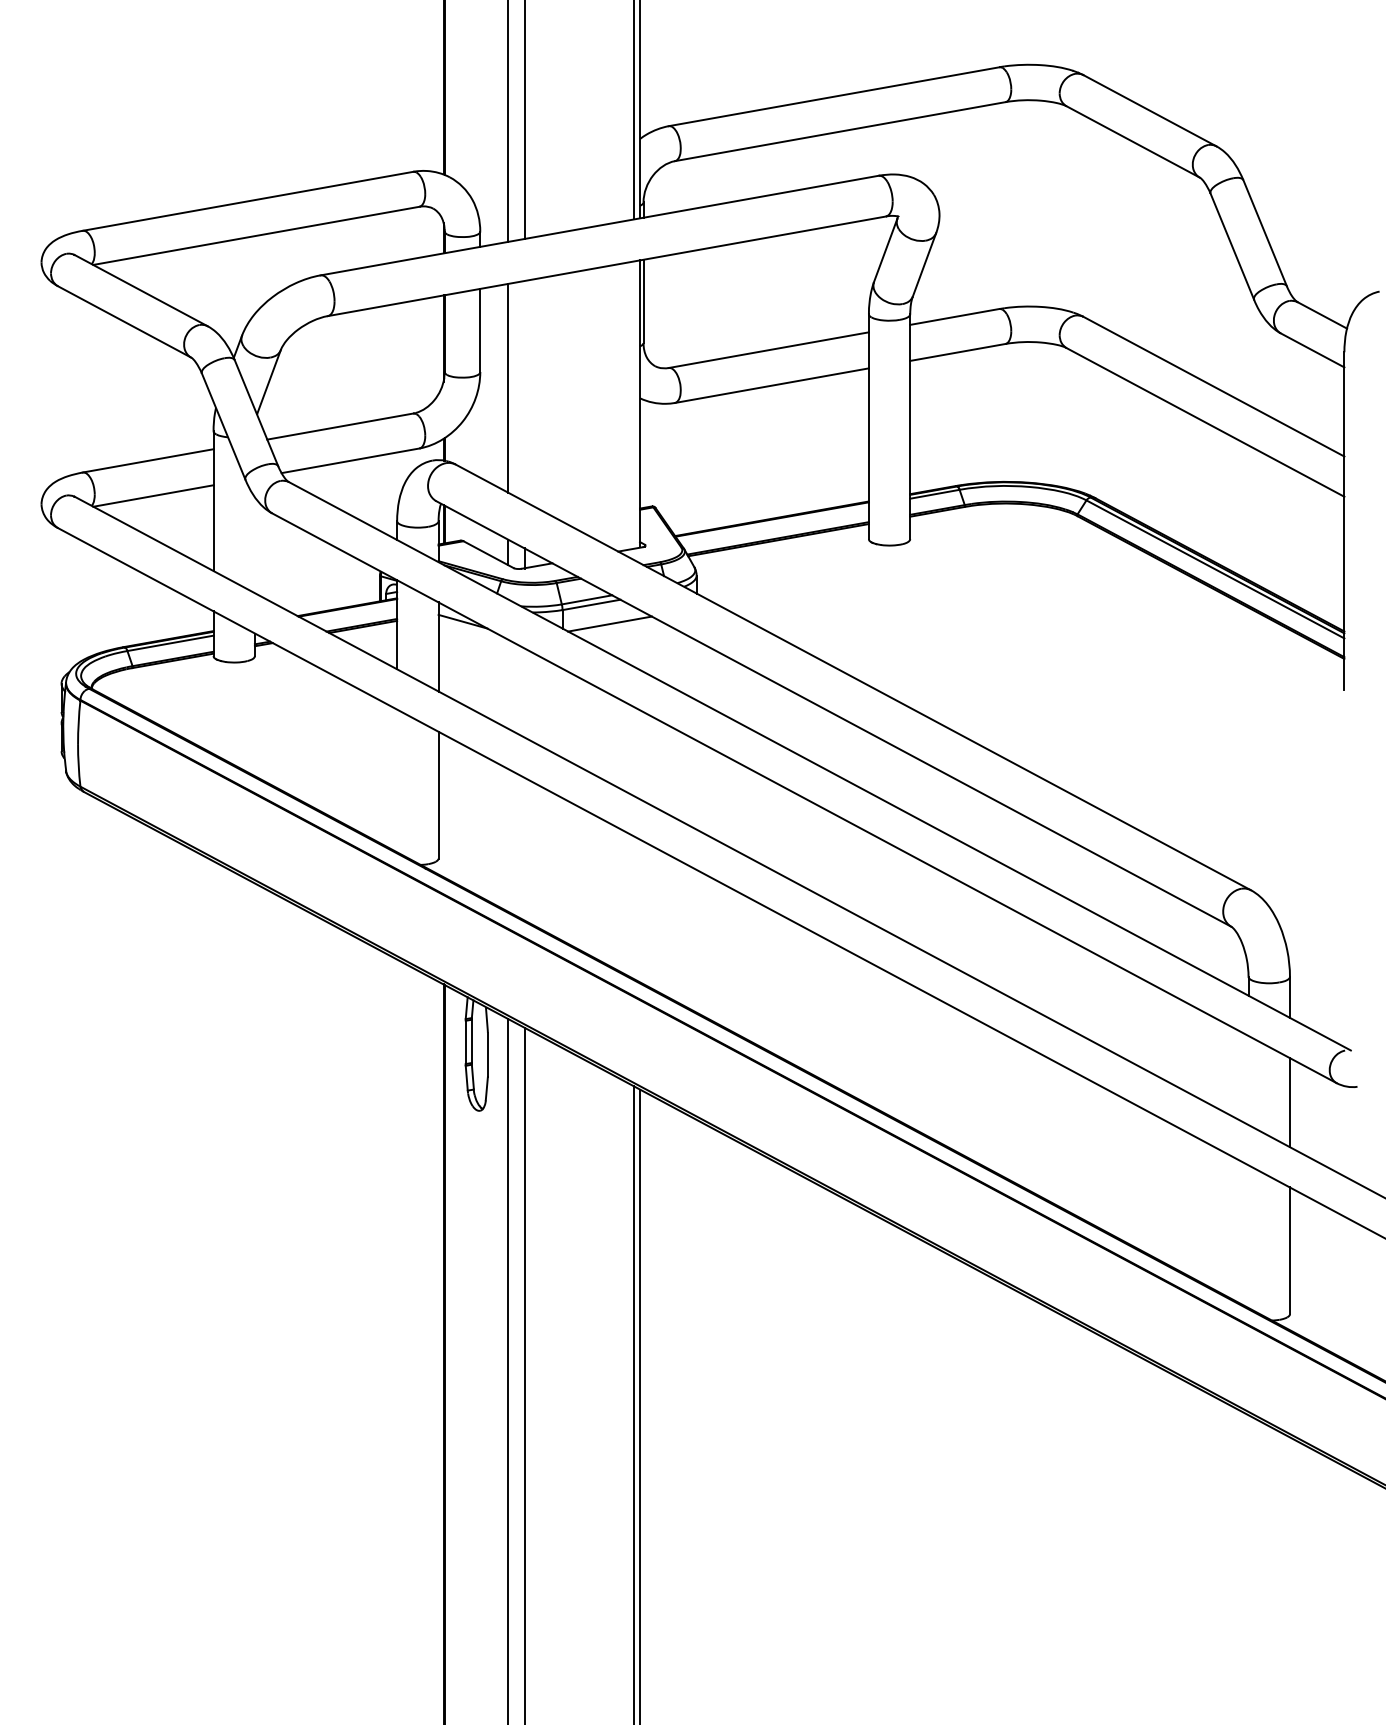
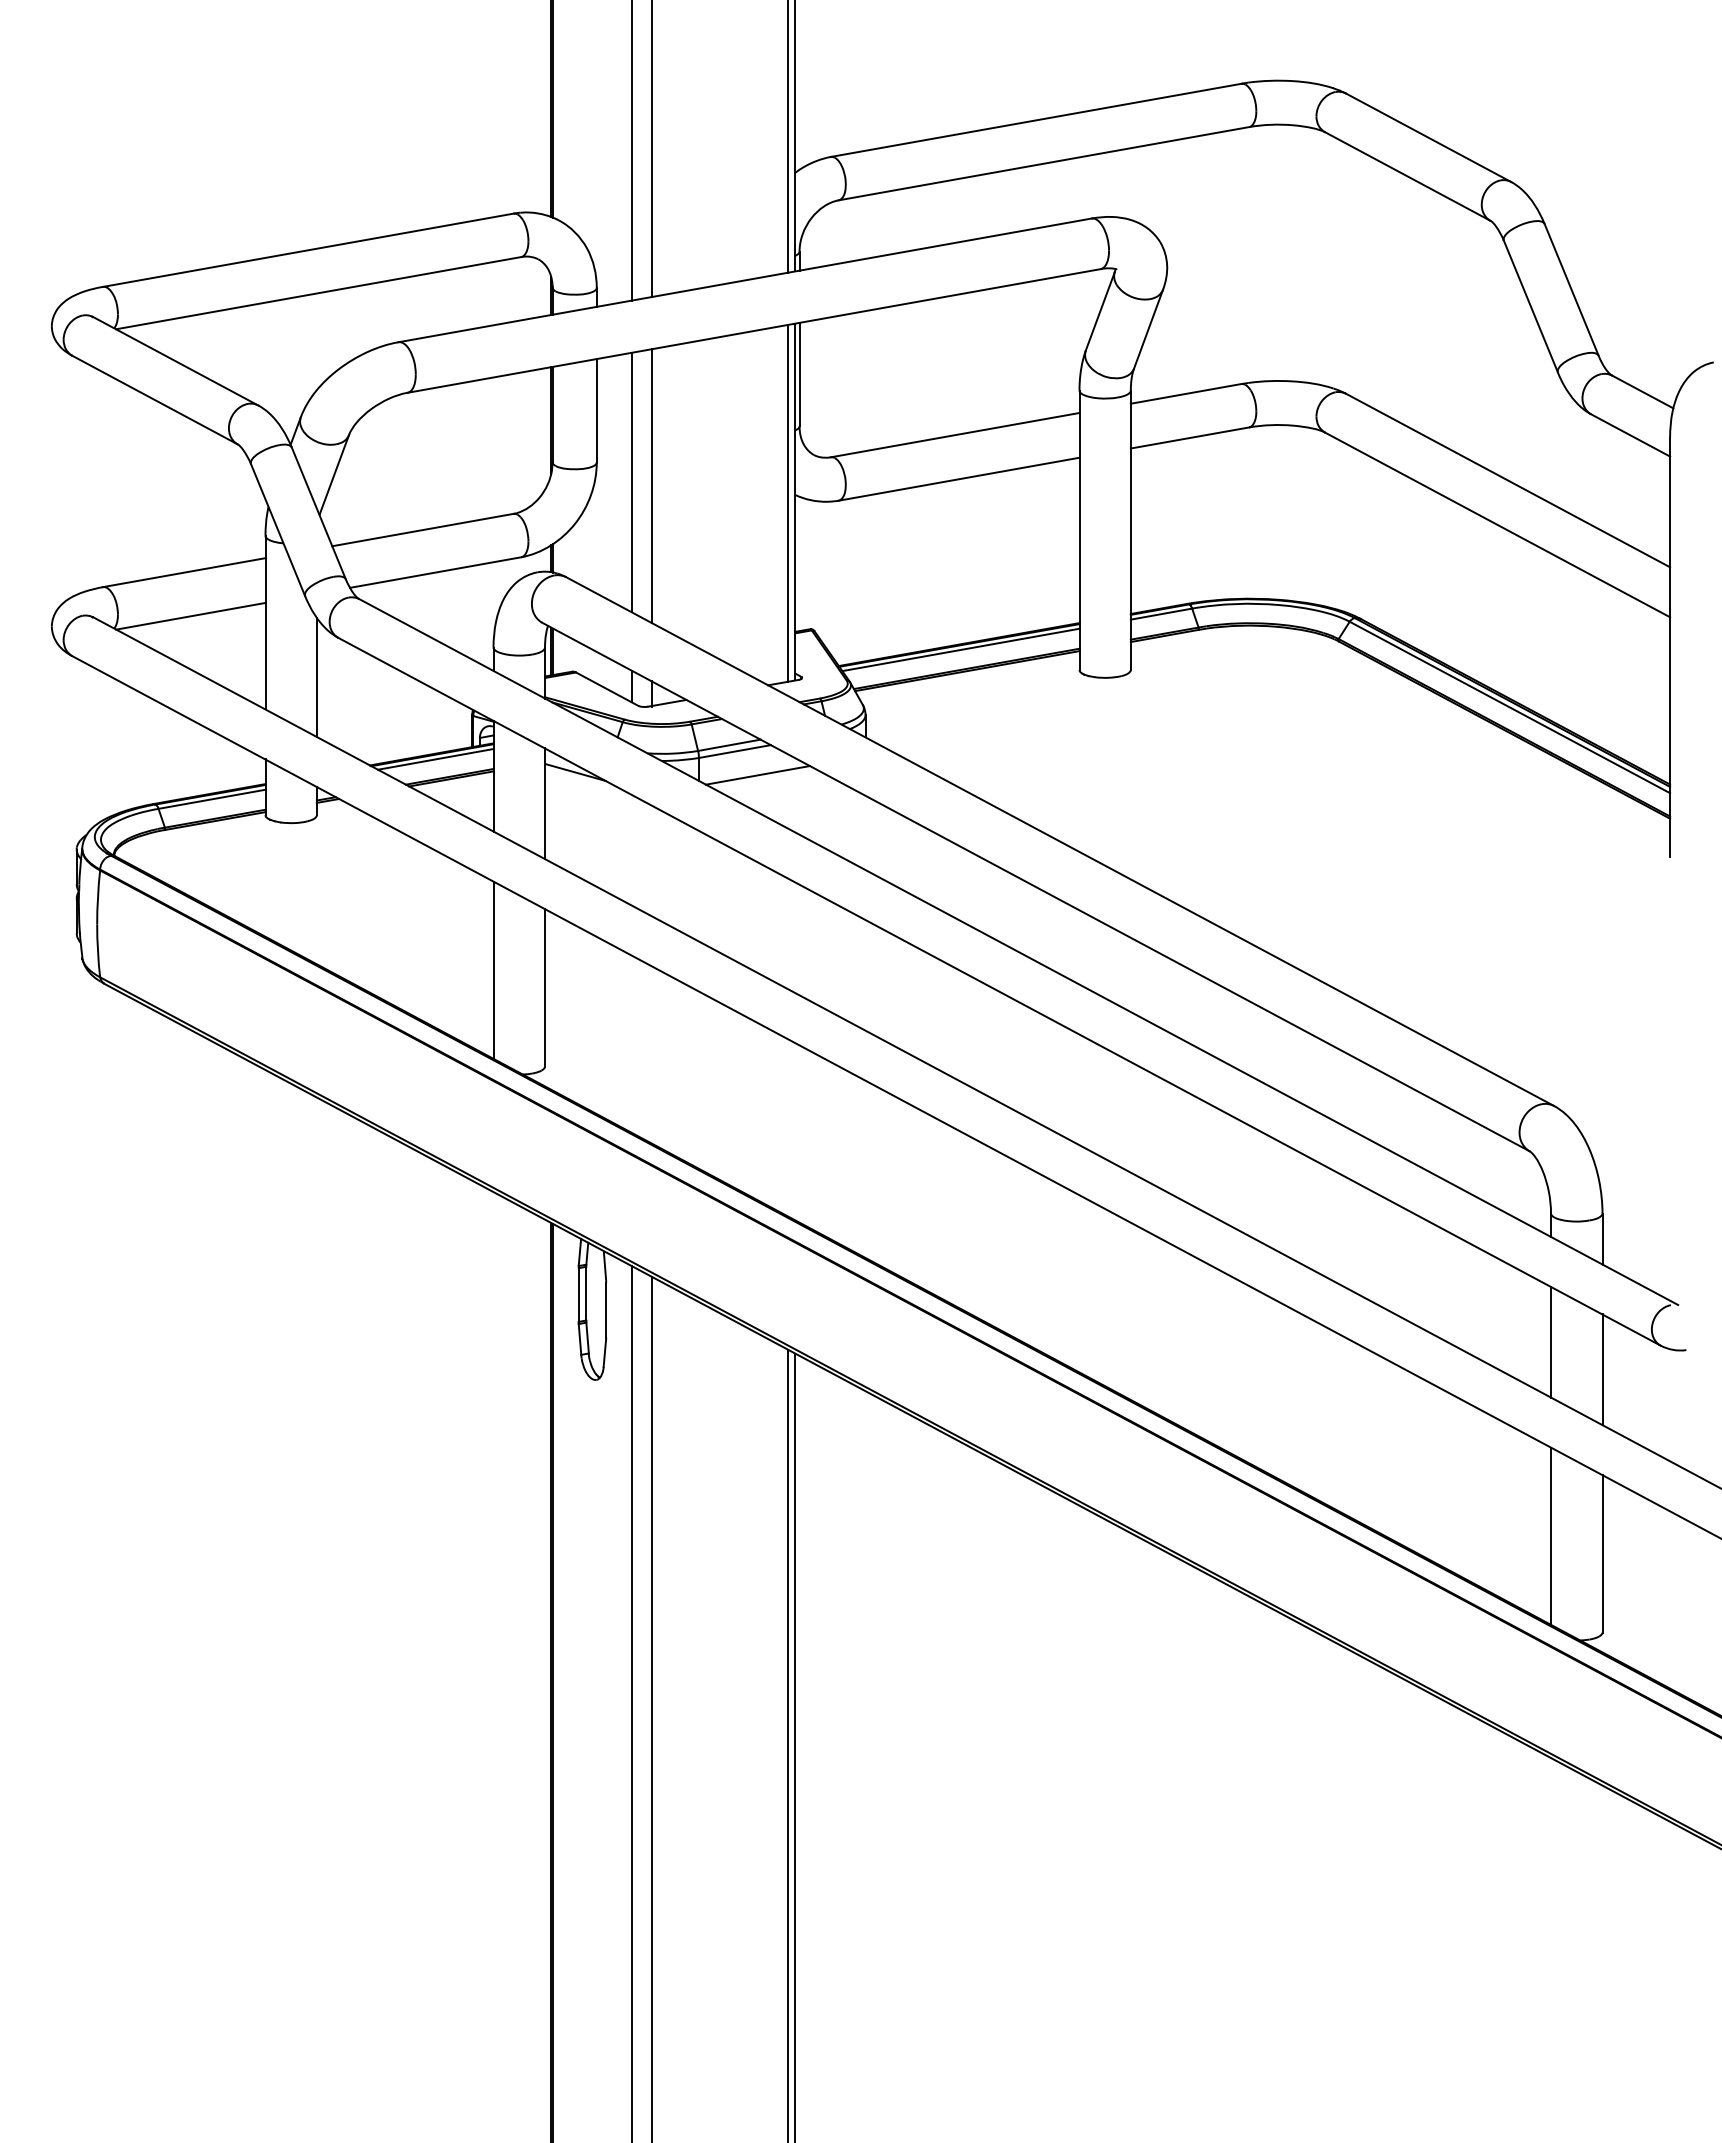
line: (524, 391) -> (651, 486), added
line: (633, 404) -> (787, 502), added
line: (773, 522) -> (960, 649), added
line: (254, 545) -> (316, 677), added
line: (350, 611) -> (435, 759), added
line: (397, 780) -> (493, 969), added
line: (1248, 1079) -> (1551, 1341), added
line: (1248, 1236) -> (1551, 1535), added

